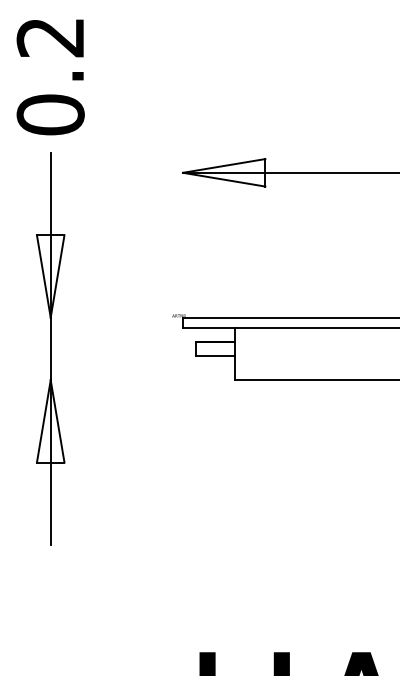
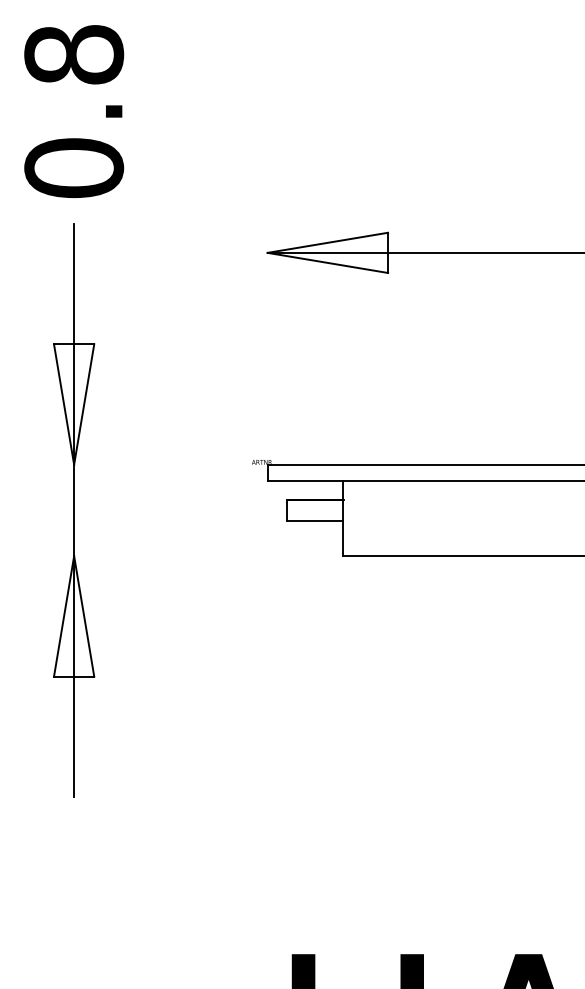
text: (50, 37) -> (73, 54), 0.2 -> 0.8

